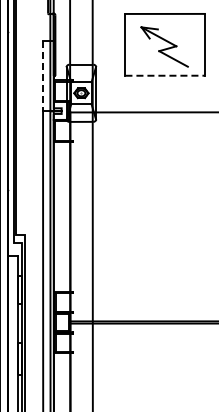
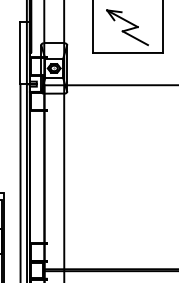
line: (165, 75) -> (128, 52), dashed -> solid
line: (43, 76) -> (20, 53), dashed -> solid

